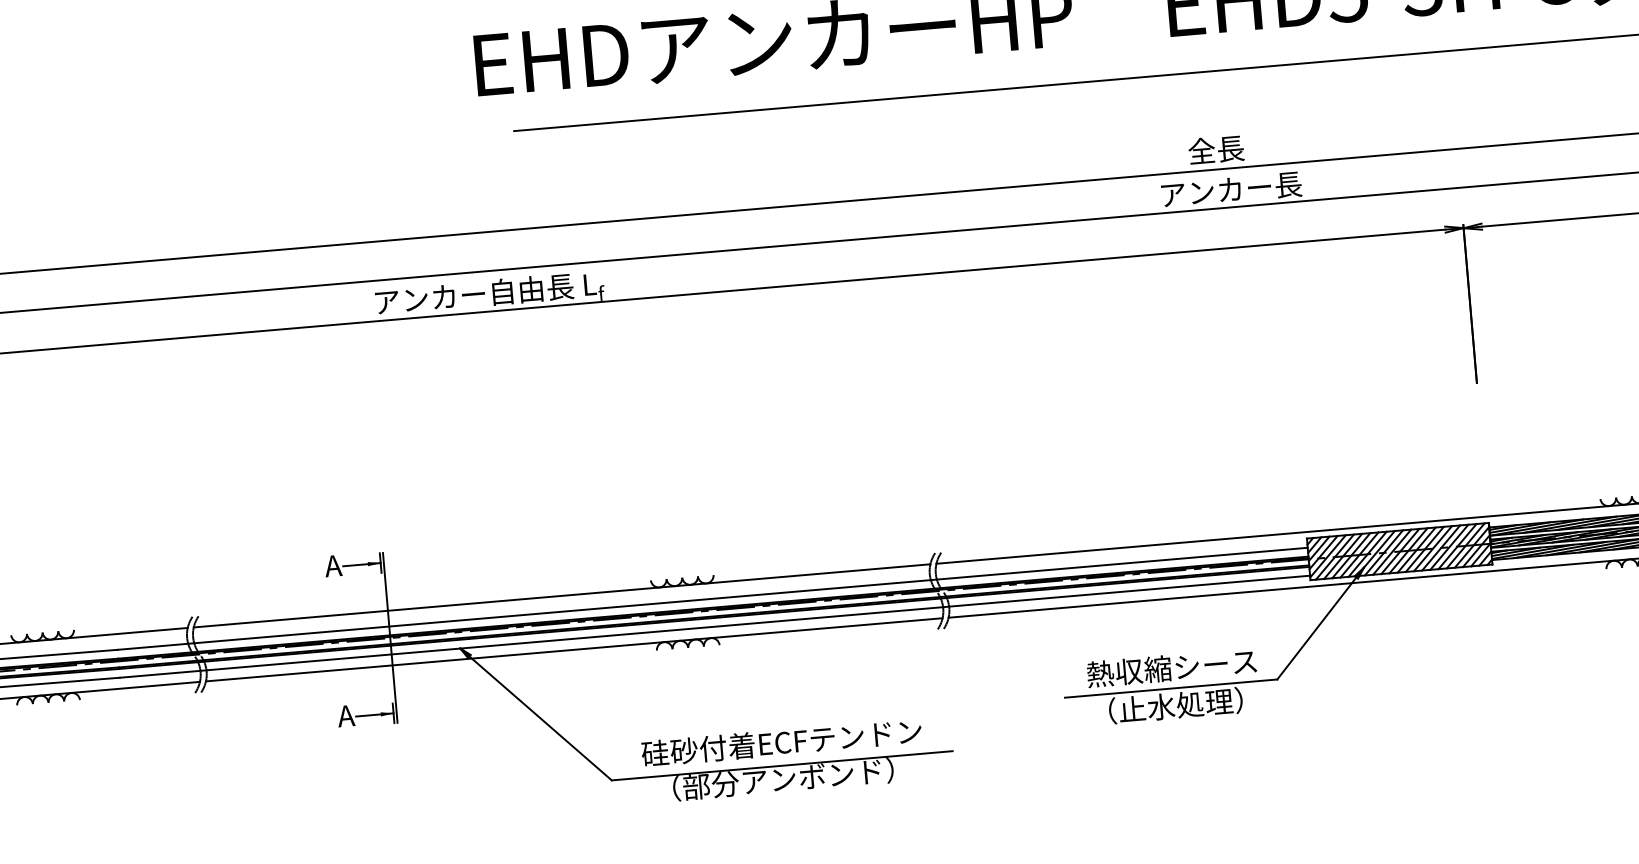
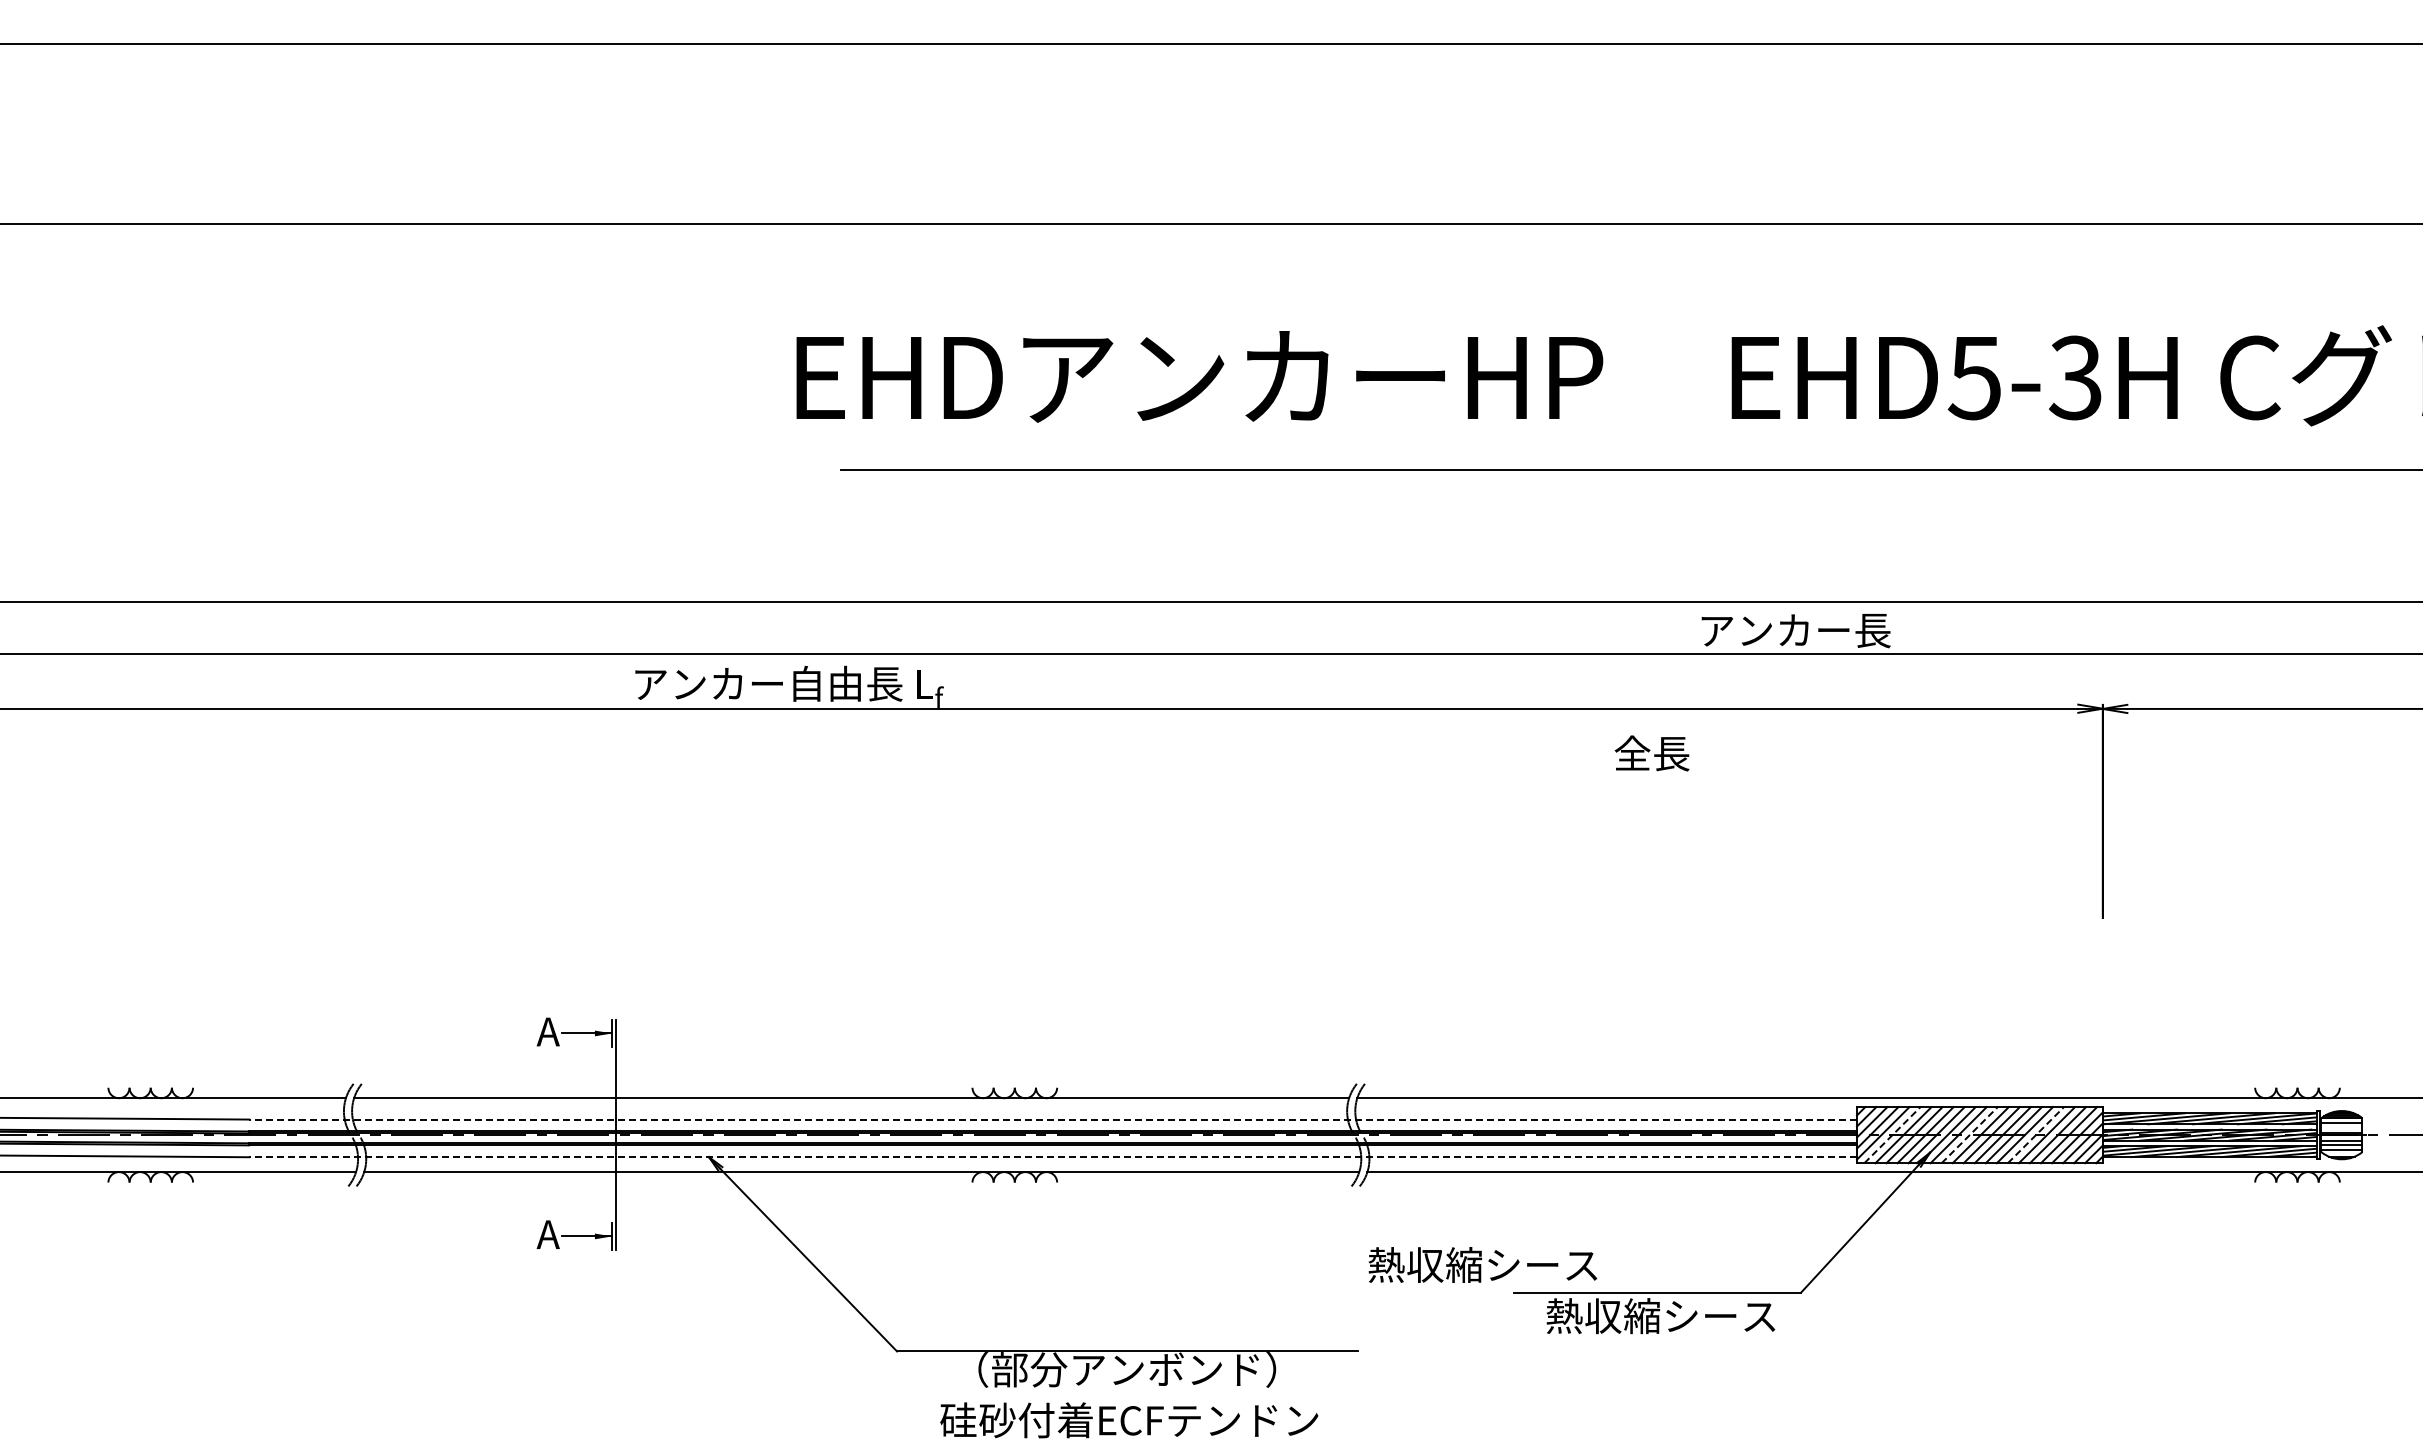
text: (1215, 149) -> (1651, 753), moved
line: (1440, 548) -> (2035, 1135), solid -> dashed
line: (1392, 552) -> (1969, 1135), solid -> dashed
line: (1335, 557) -> (1892, 1135), solid -> dashed
line: (712, 598) -> (1053, 1119), solid -> dashed
line: (715, 626) -> (1053, 1157), solid -> dashed
text: (1171, 667) -> (1482, 1264), moved
text: (1174, 705) -> (1660, 1315), （止水処理） -> 熱収縮シース
text: (781, 742) -> (1129, 1420), moved

